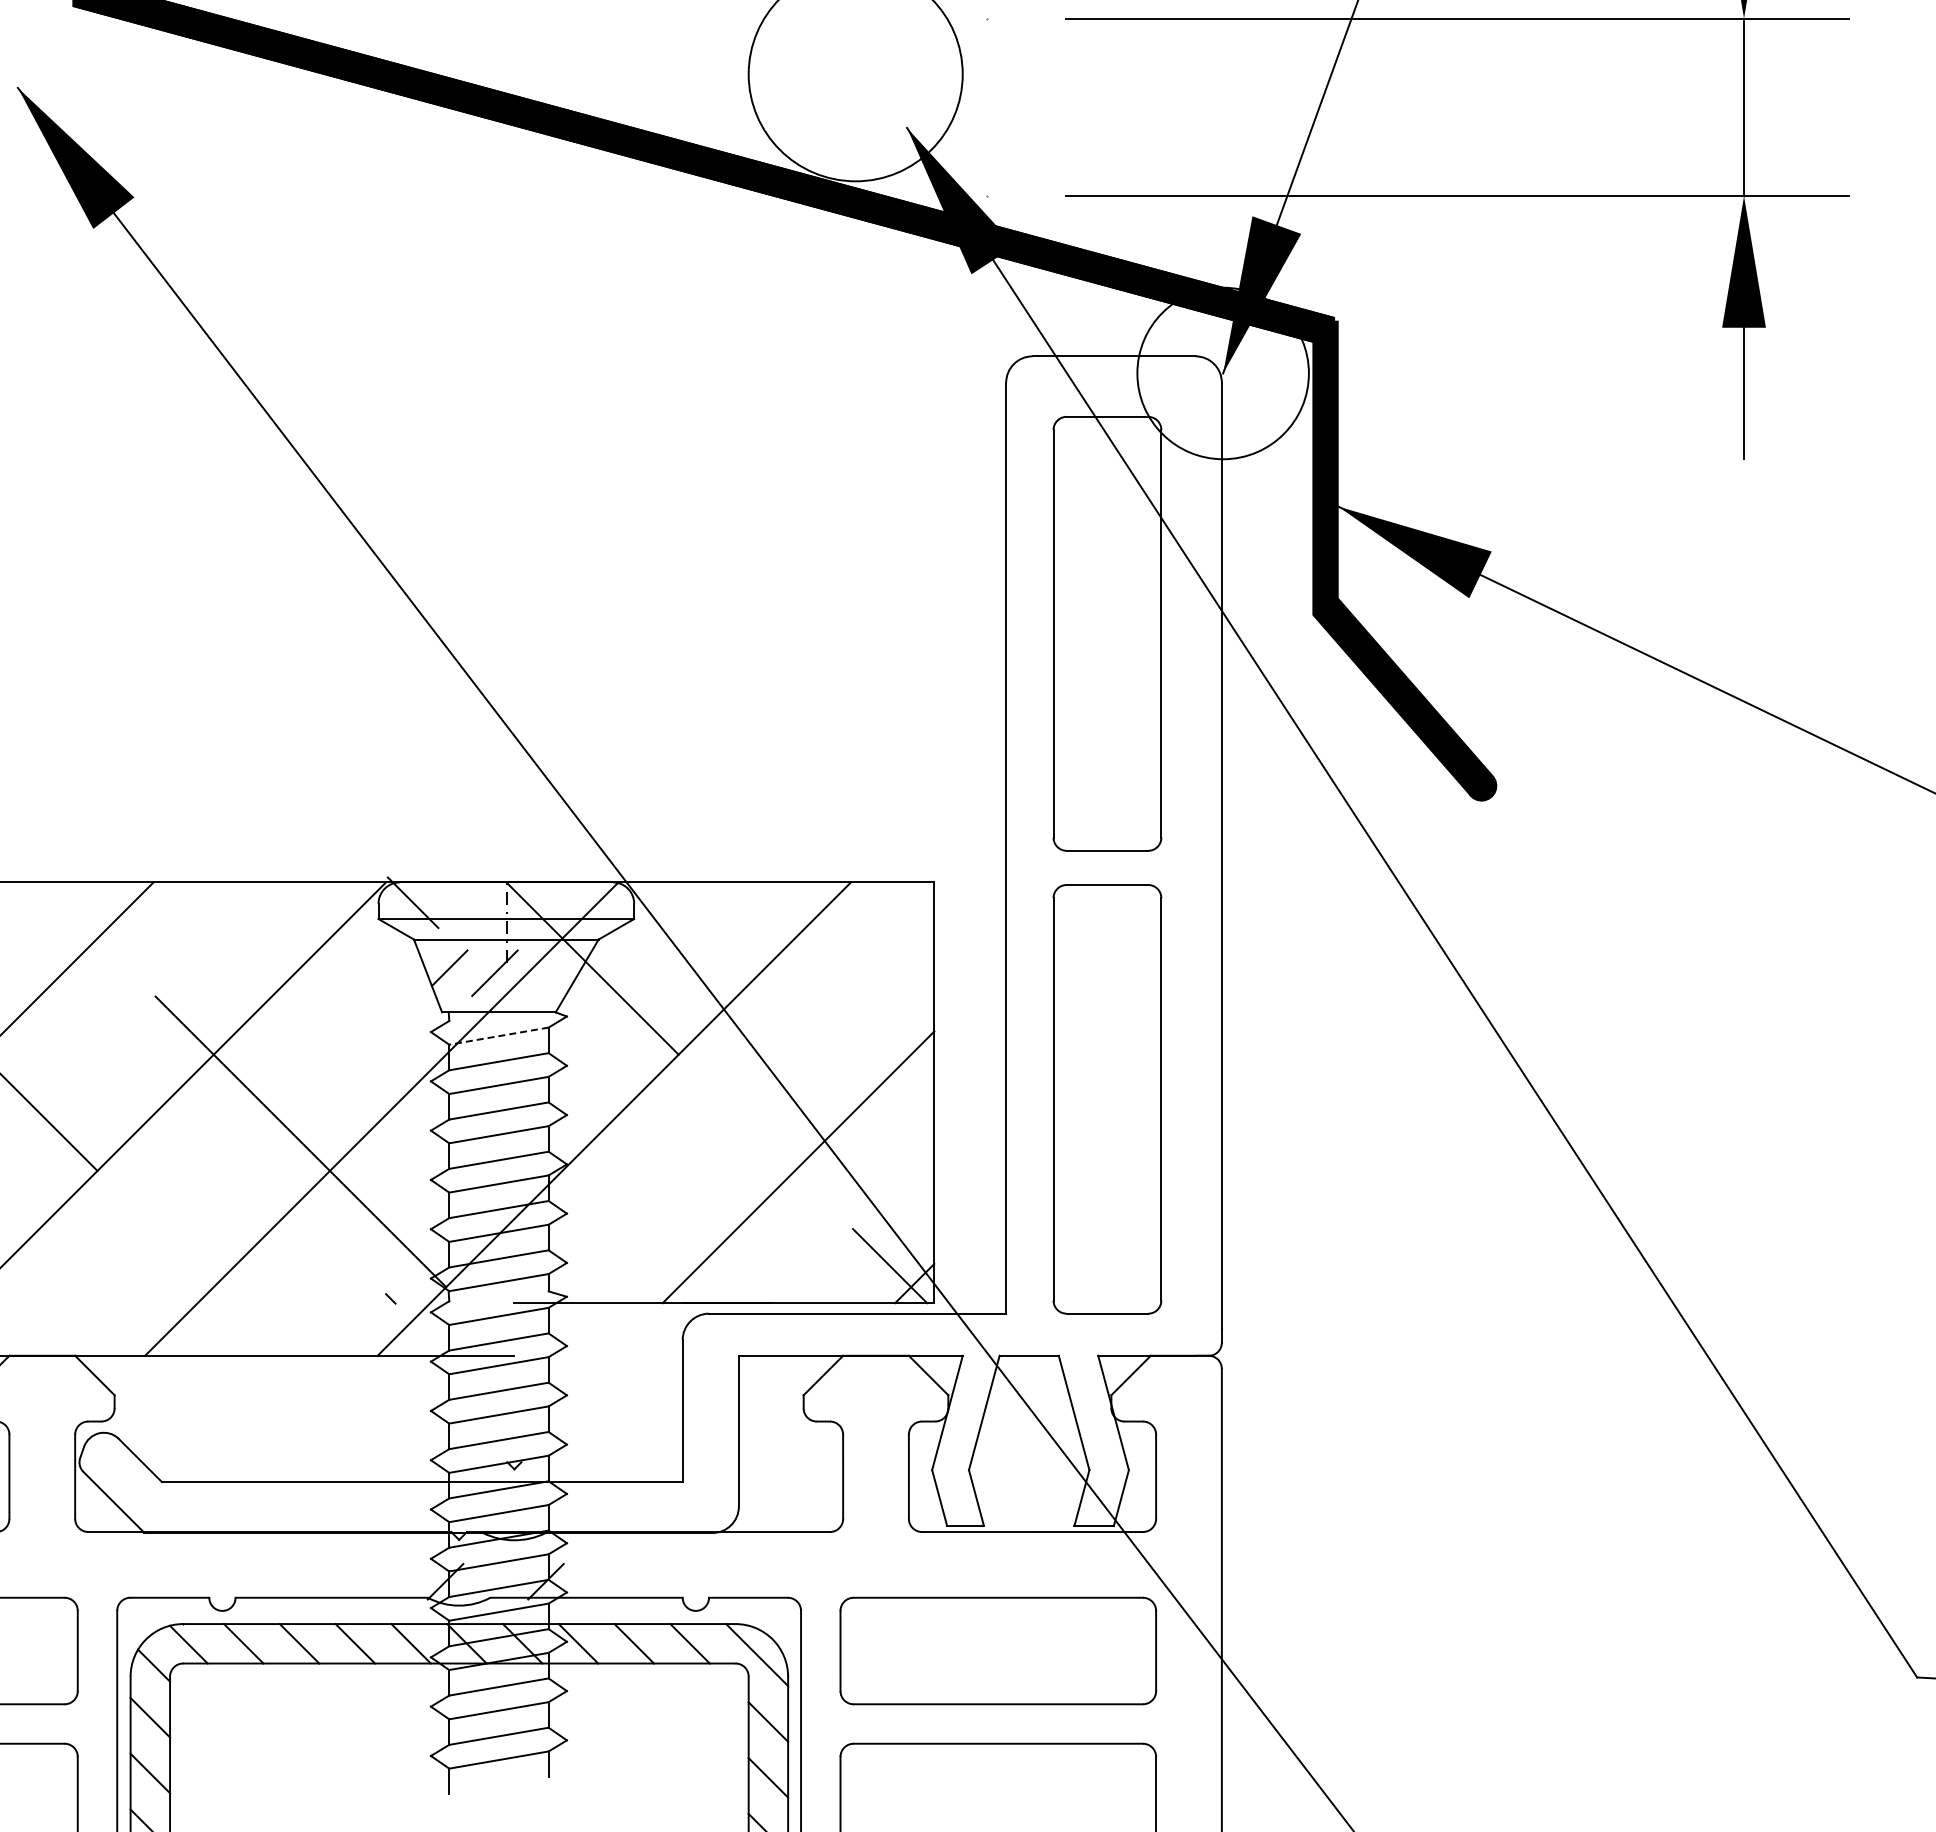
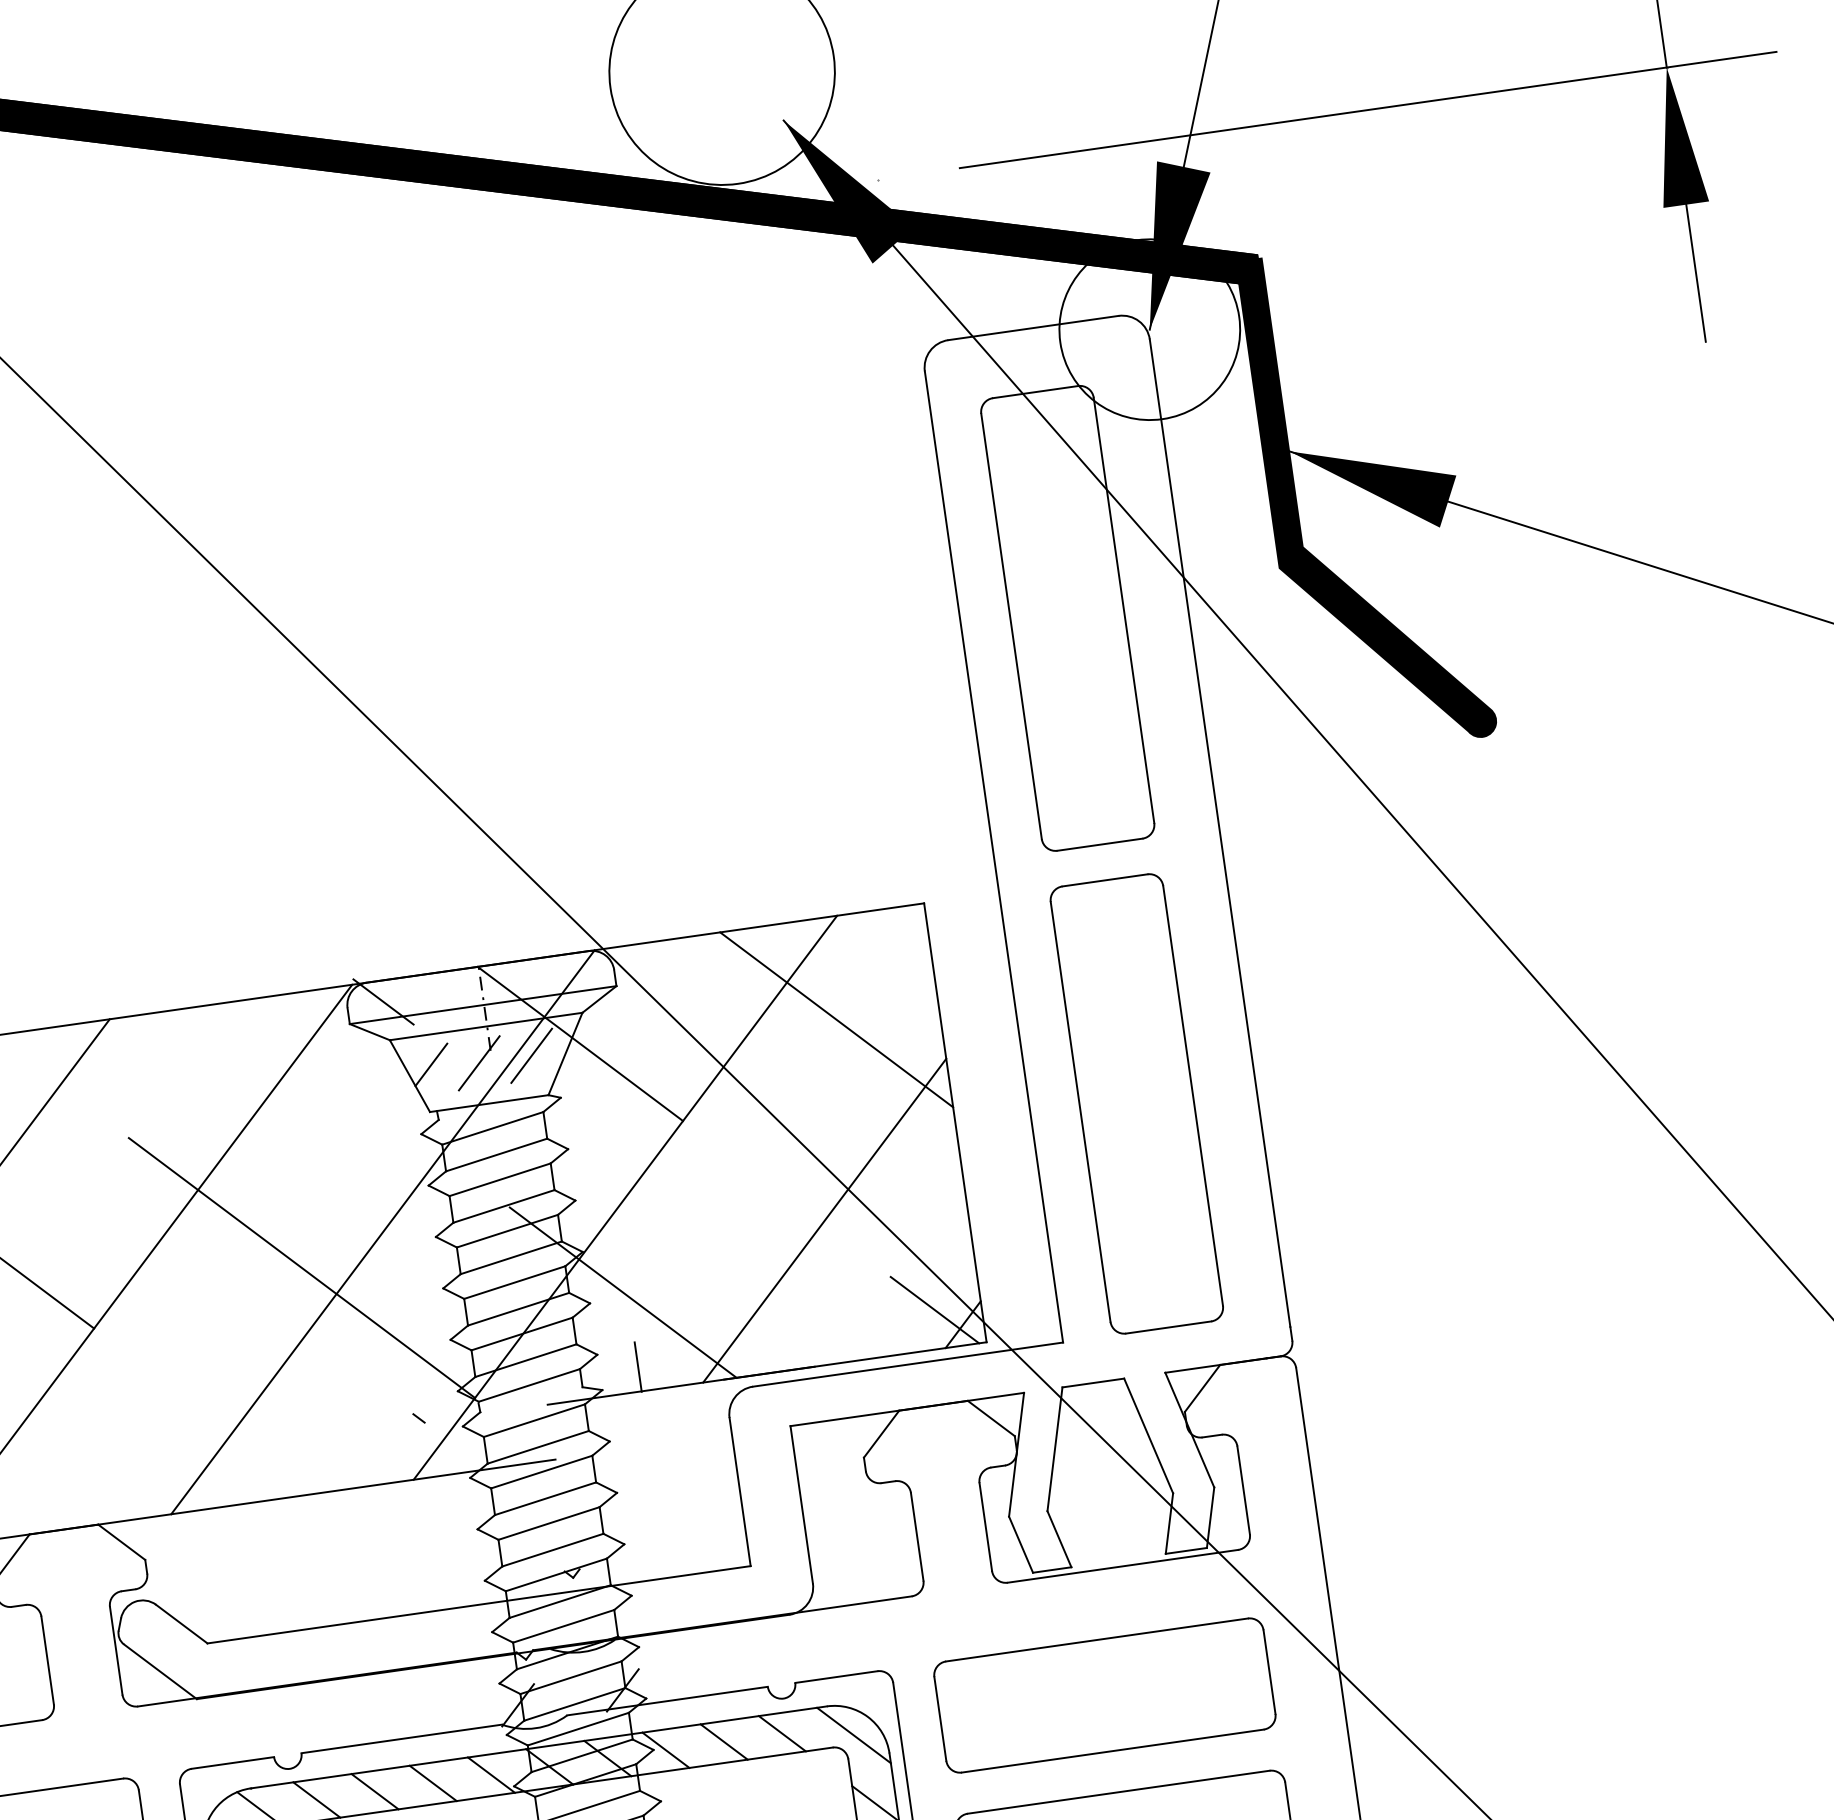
line: (544, 972) -> (530, 1055), added
line: (836, 979) -> (836, 1019), added
line: (498, 1036) -> (492, 1128), dashed -> solid
line: (599, 1207) -> (623, 1292), added
line: (603, 1279) -> (637, 1366), added

